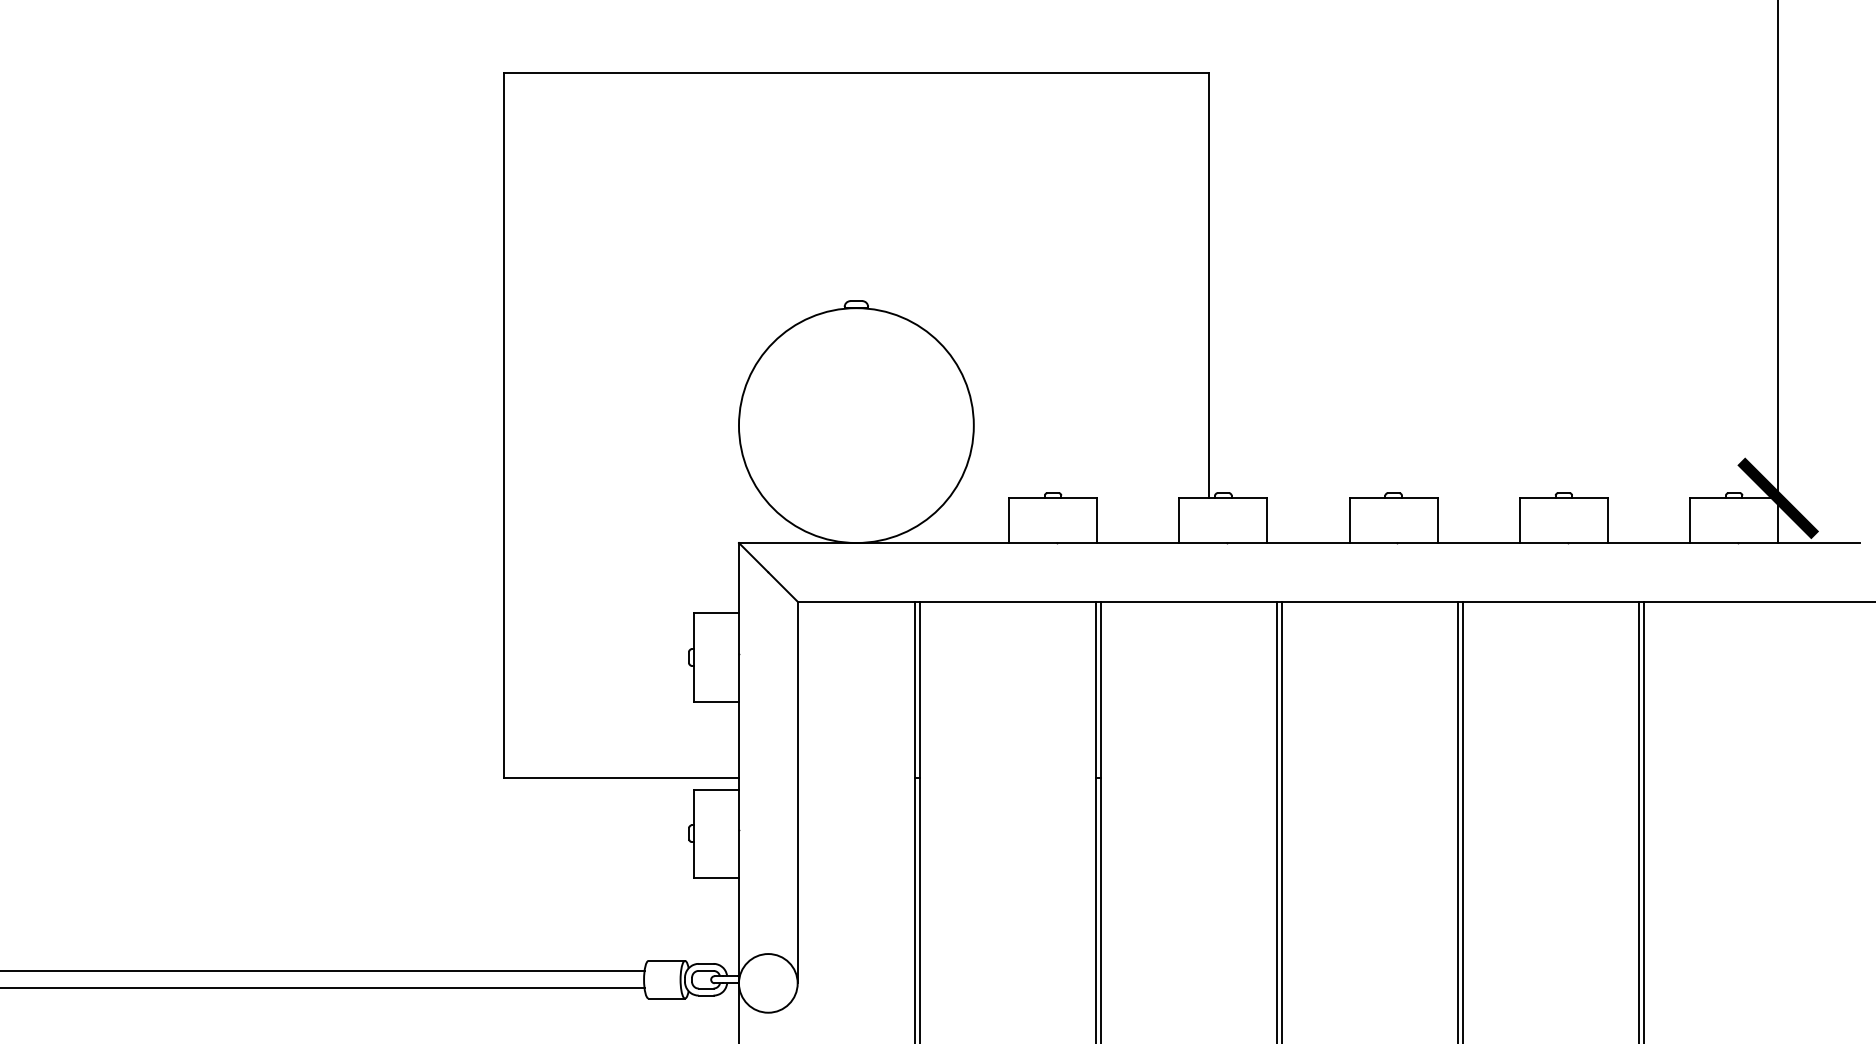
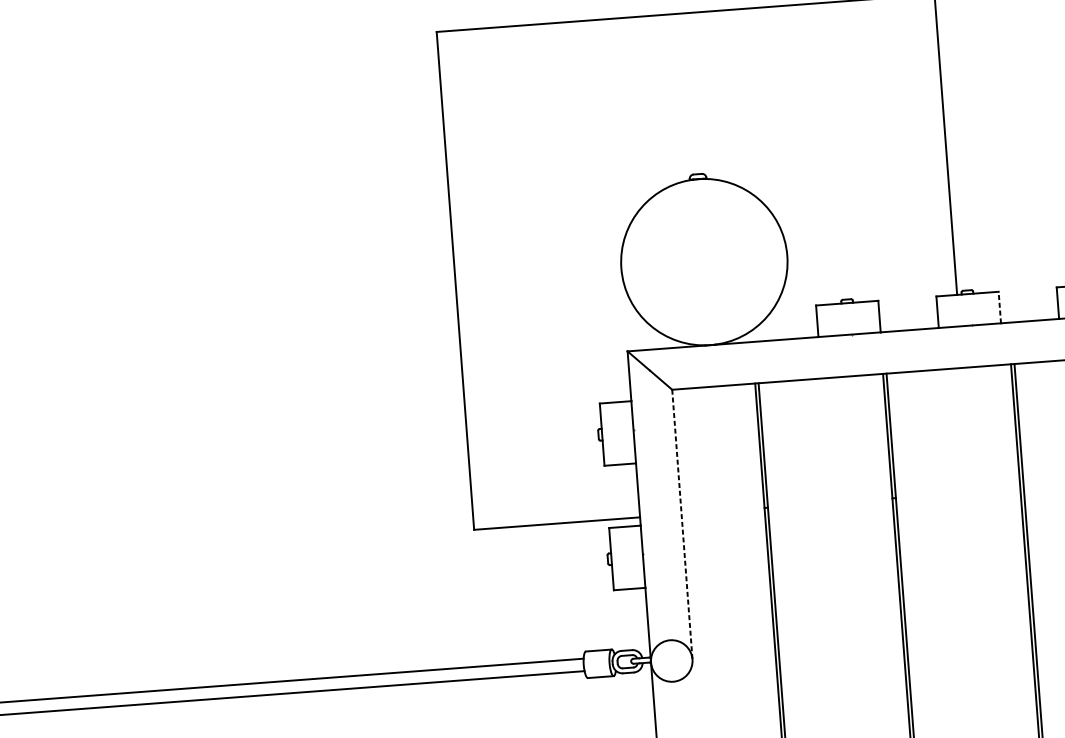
line: (1267, 520) -> (999, 307), solid -> dashed
line: (797, 792) -> (682, 524), solid -> dashed

